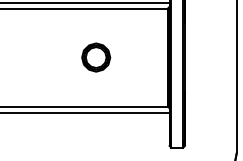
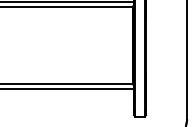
part: (95, 57) -> (75, 45), removed

